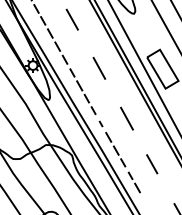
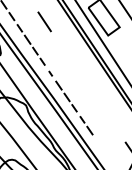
line: (126, 118) -> (74, 66), removed
line: (152, 164) -> (102, 107), removed

